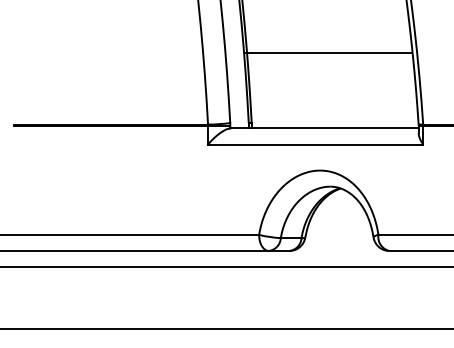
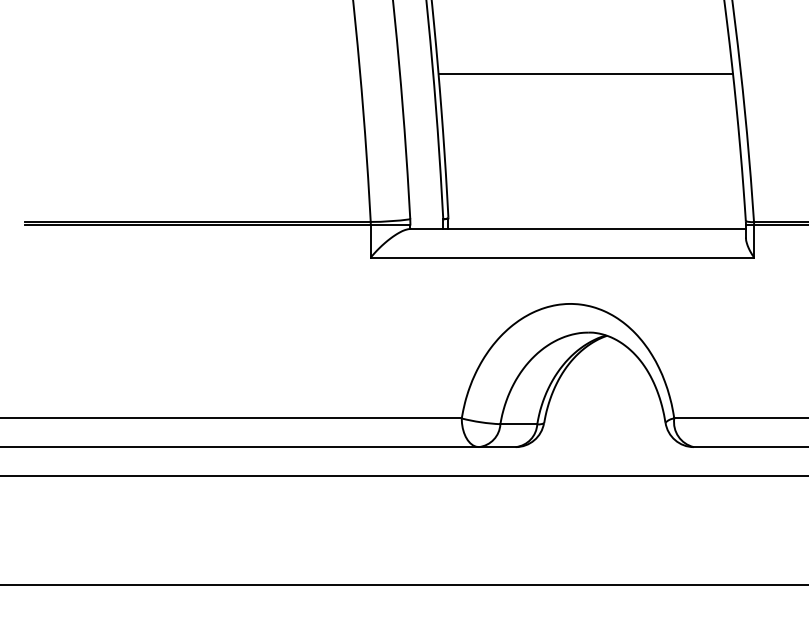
line: (328, 53) -> (585, 73), moved

